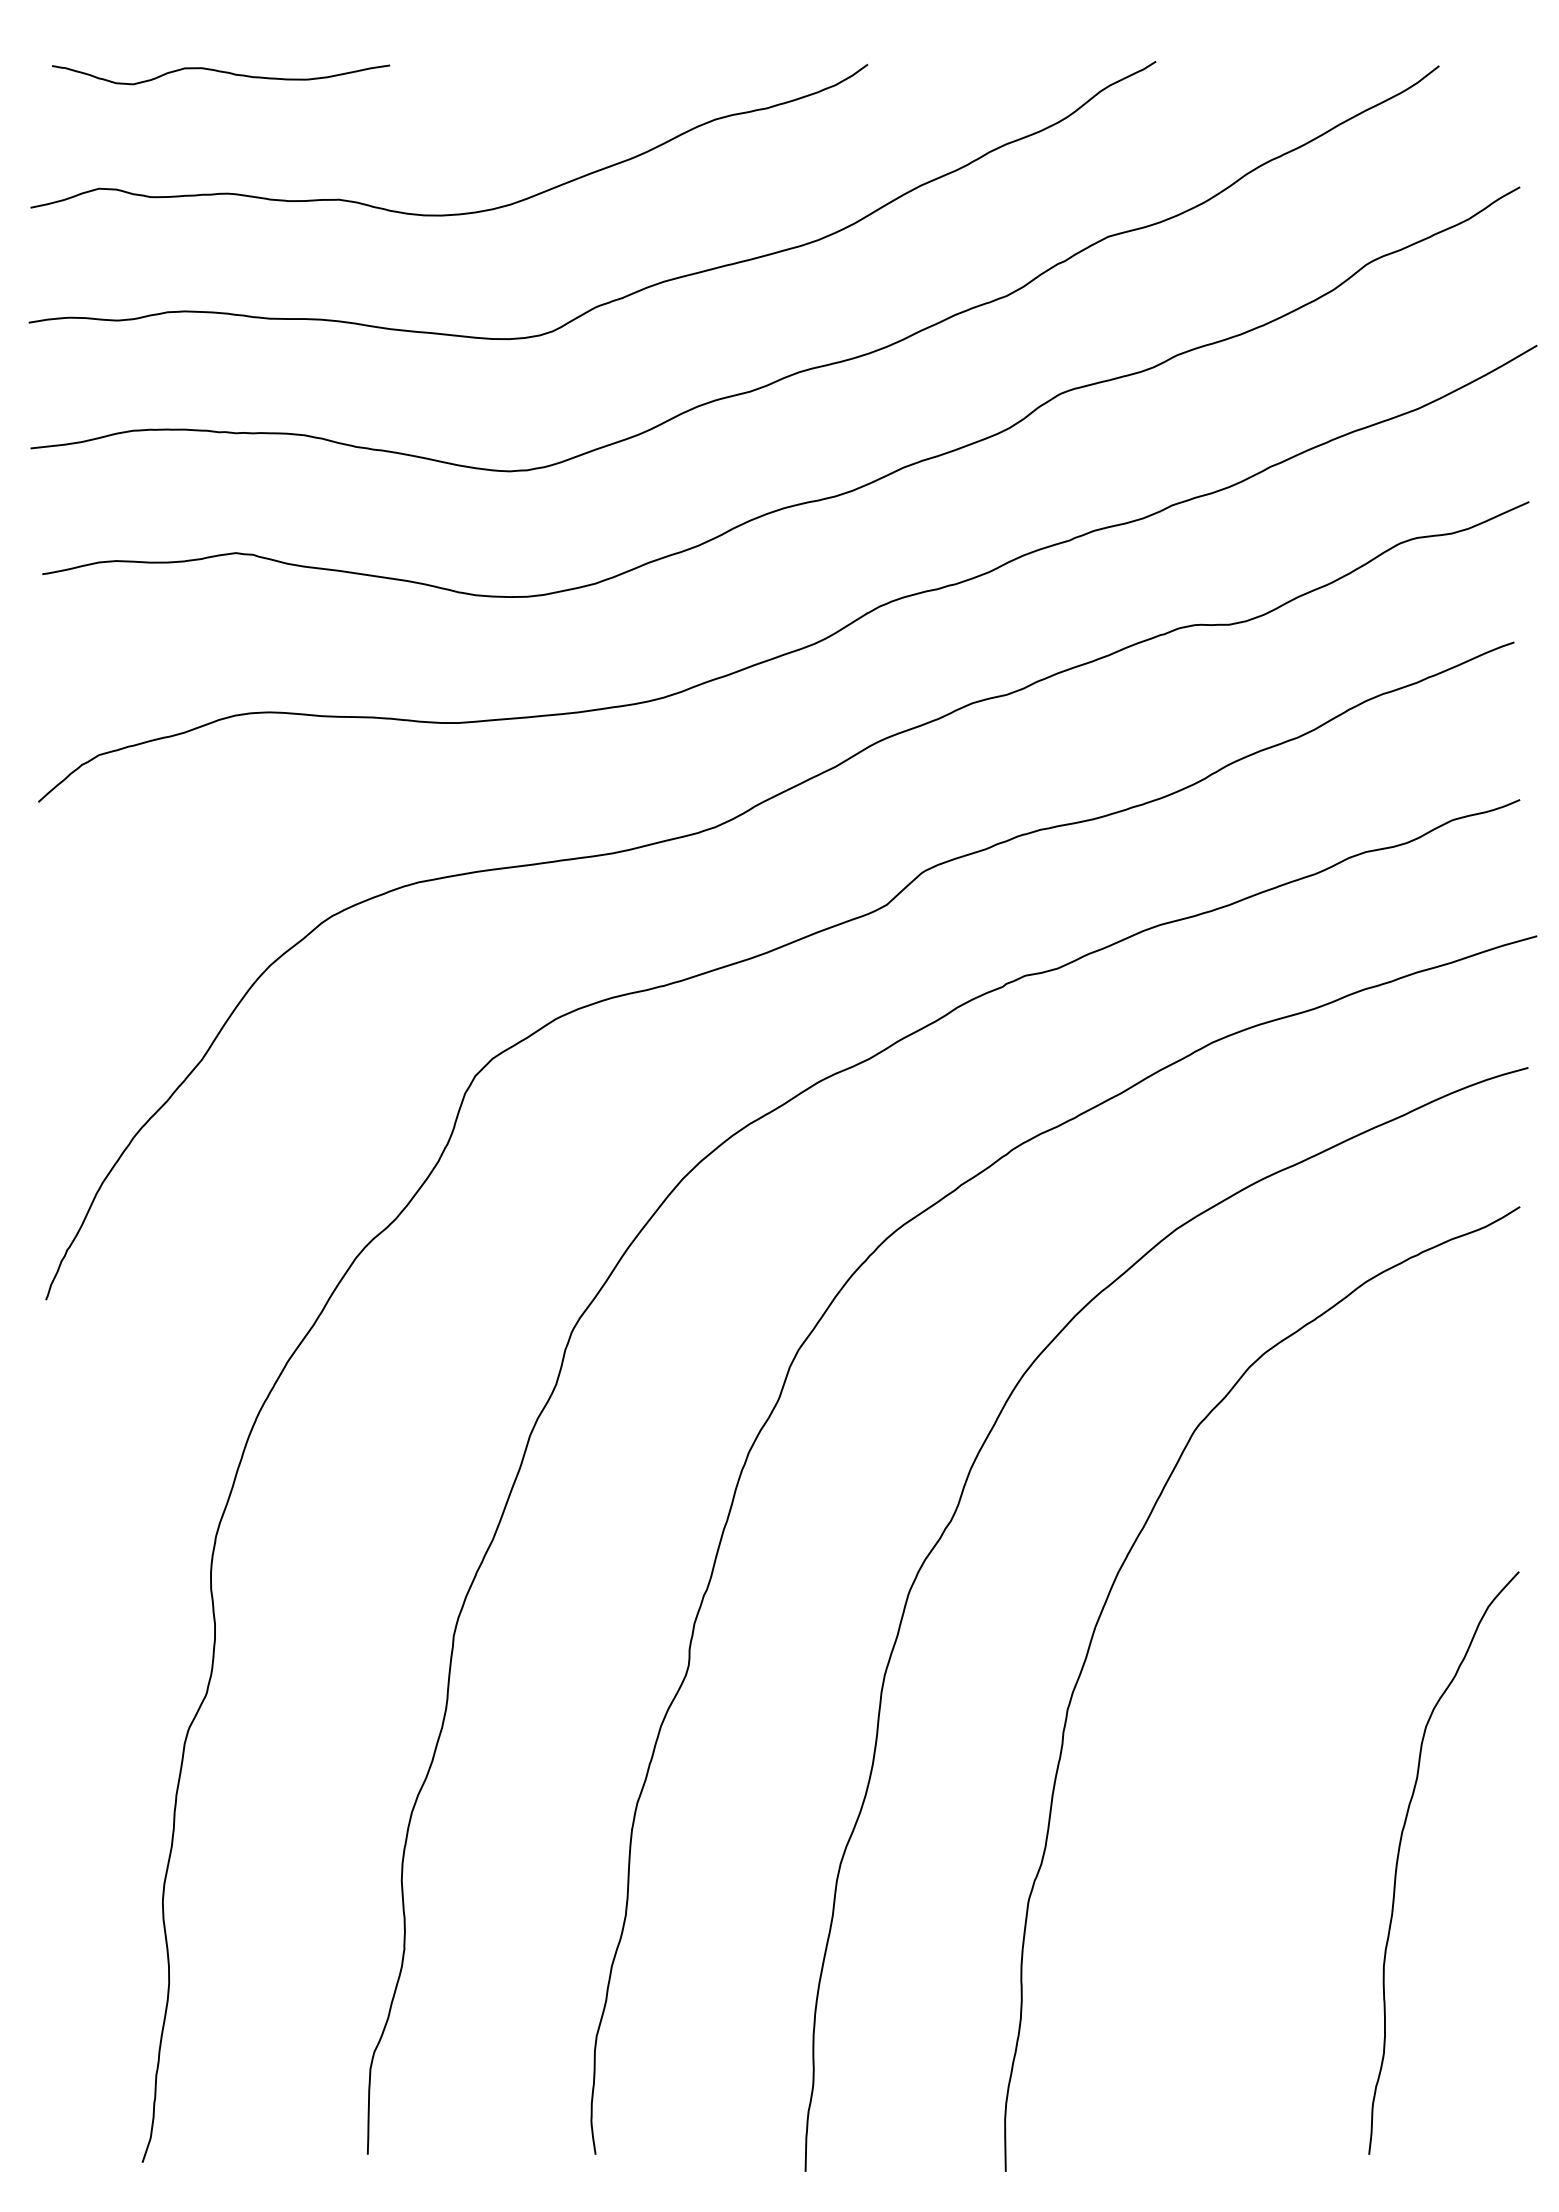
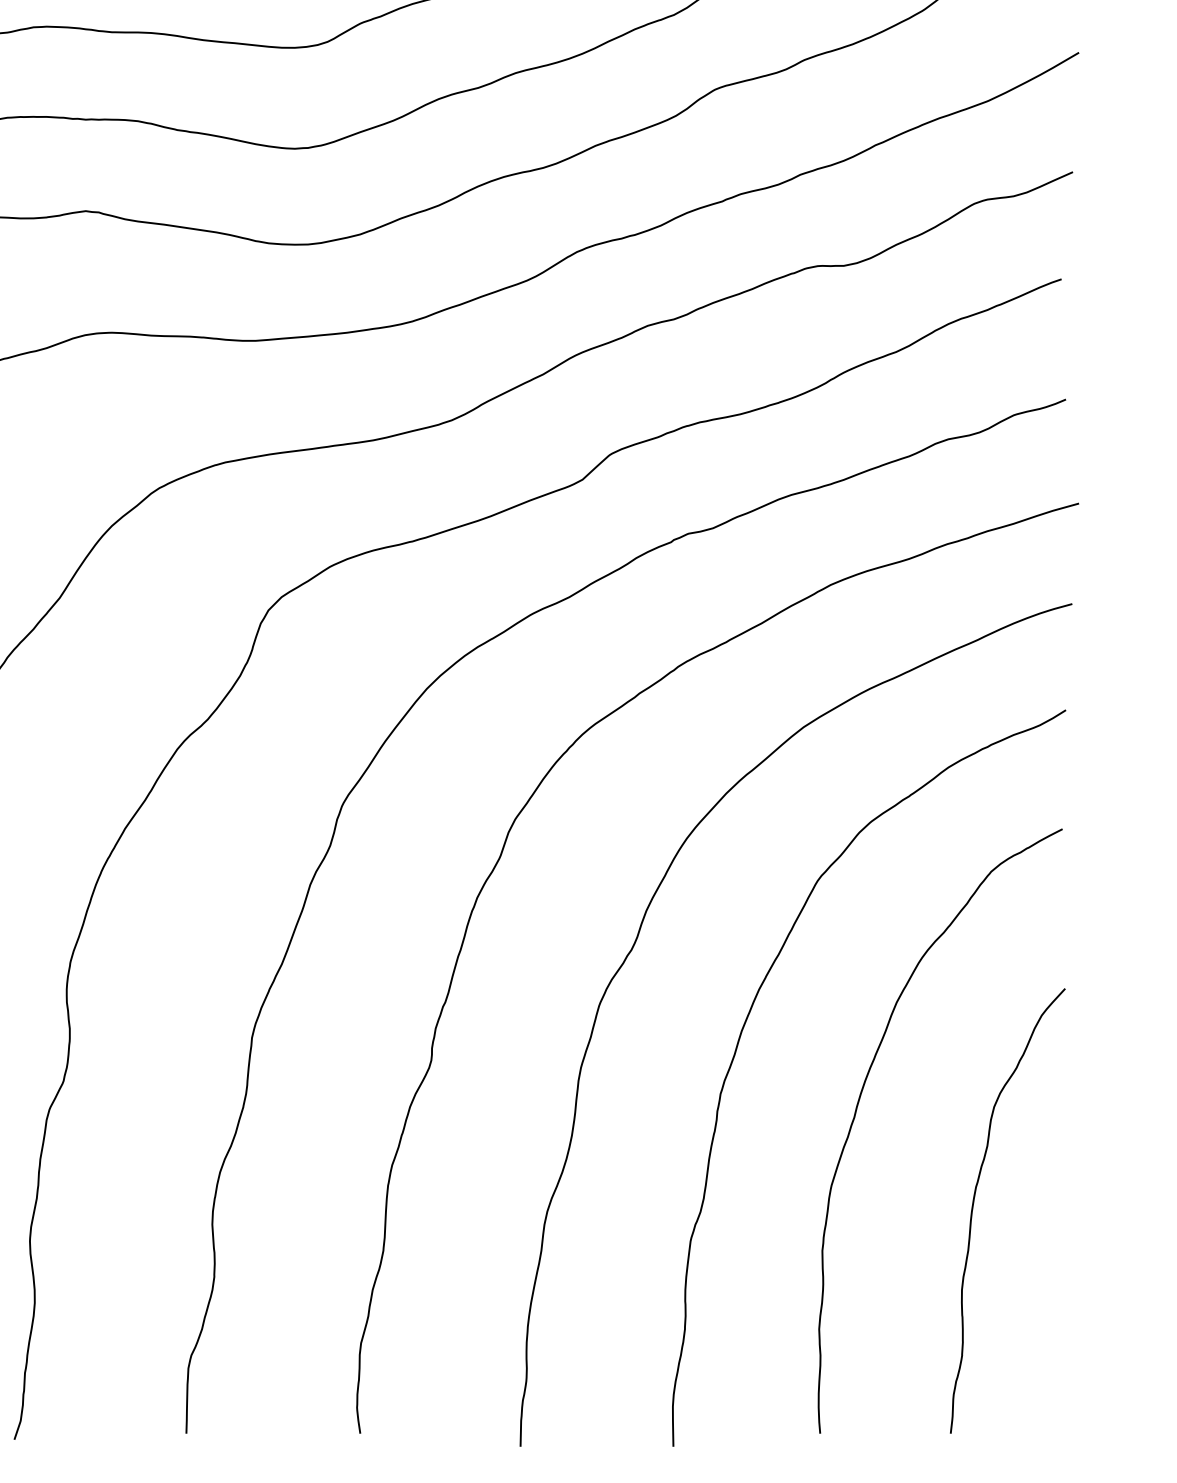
curve: (1246, 1730) -> (857, 1109), added

